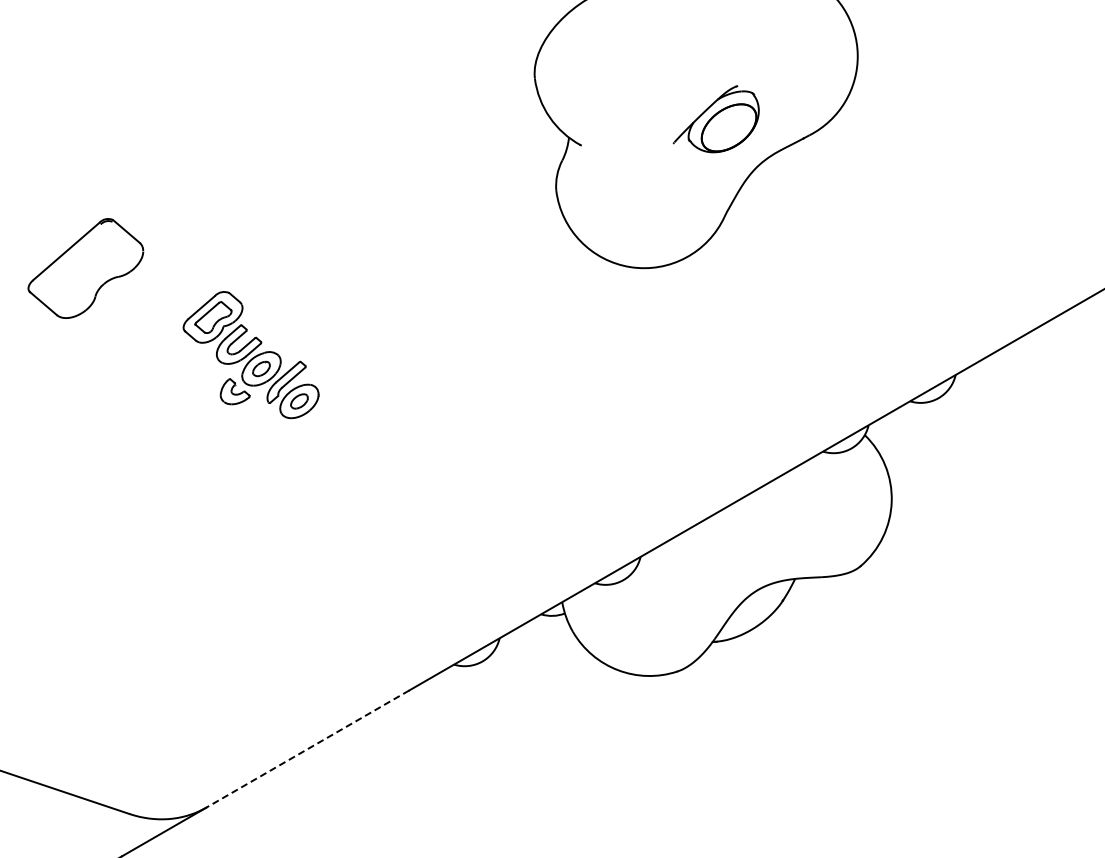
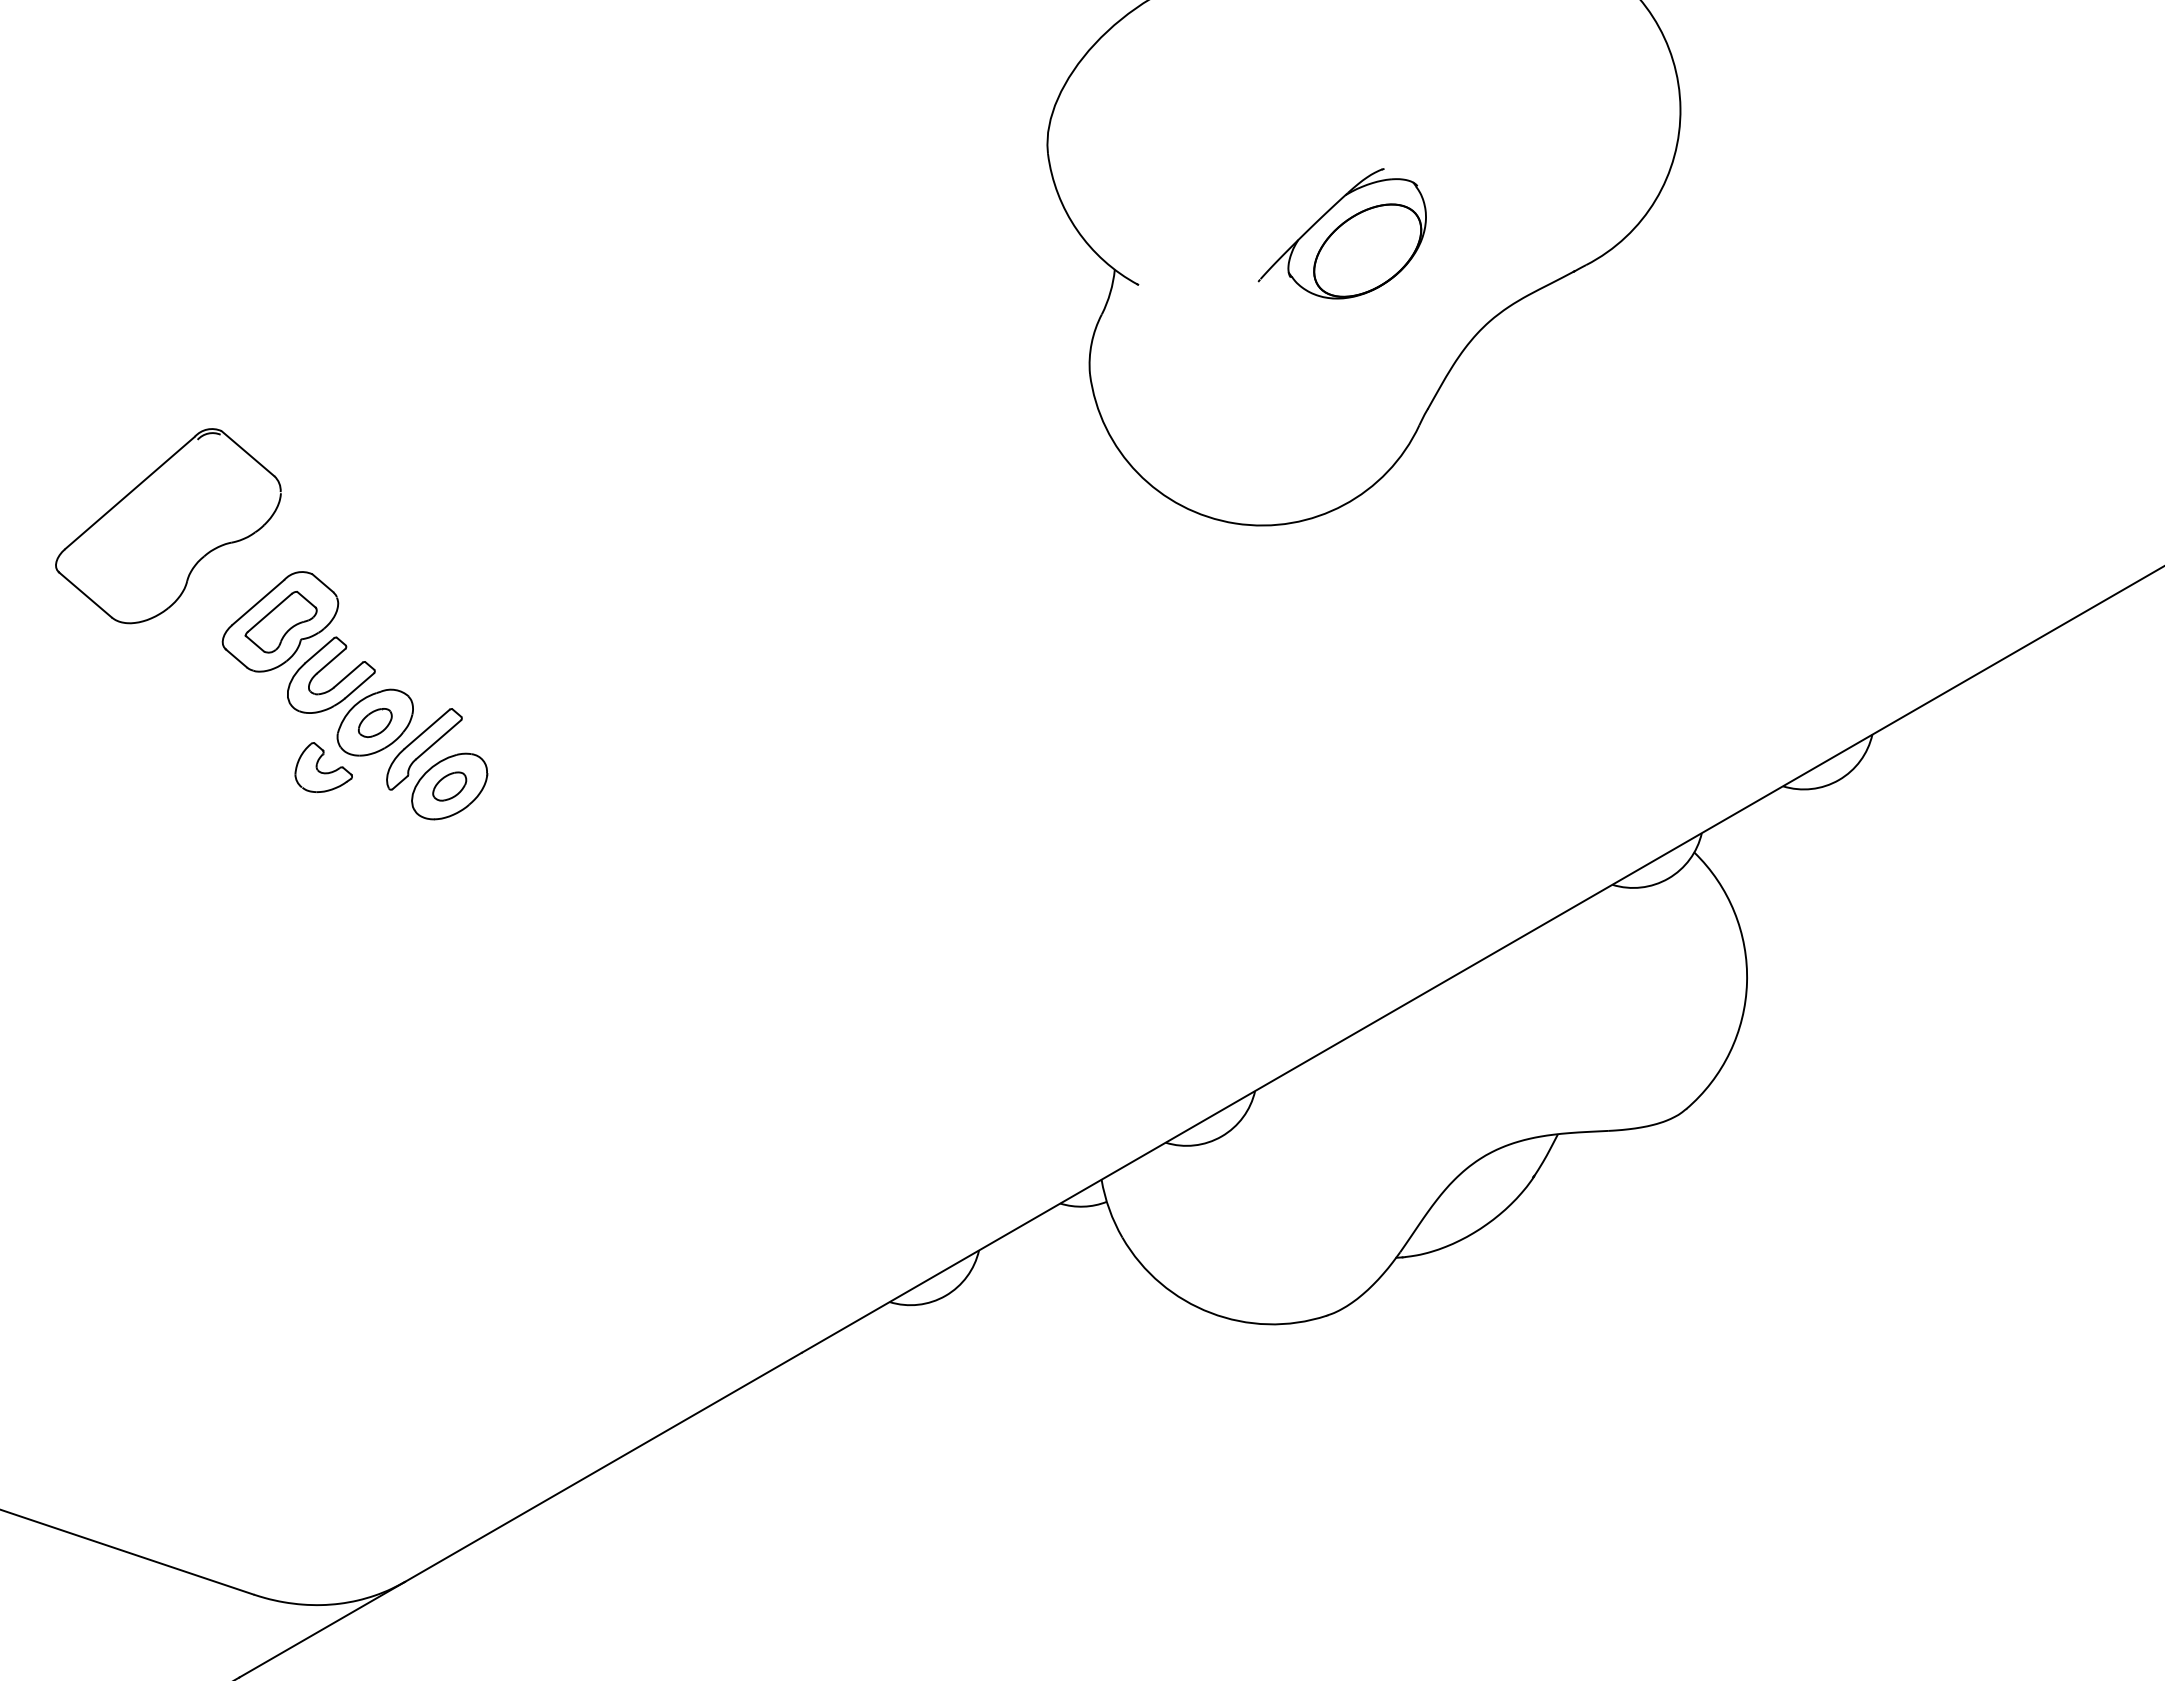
part: (715, 119) -> (1341, 234), moved
part: (250, 355) -> (353, 696), moved
line: (307, 749) -> (602, 1468), dashed -> solid

